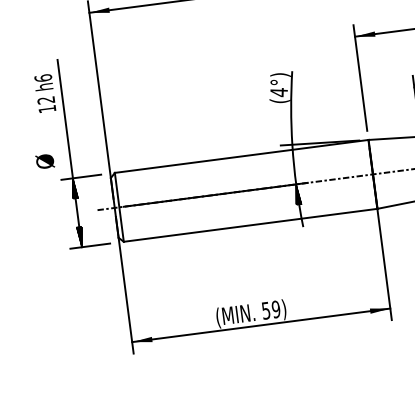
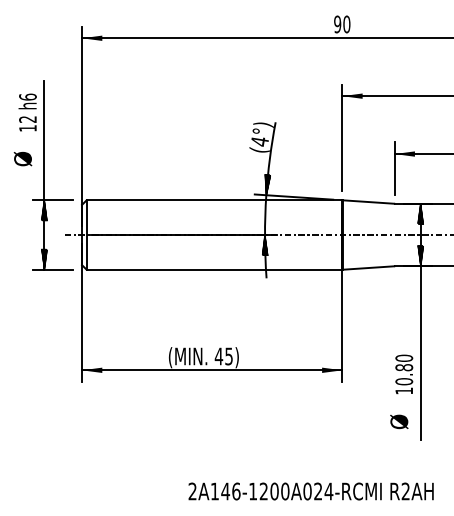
hatch: (292, 133) -> (267, 184), added
text: (44, 162) -> (22, 159), moved
text: (270, 310) -> (223, 356), 59) -> 45)

